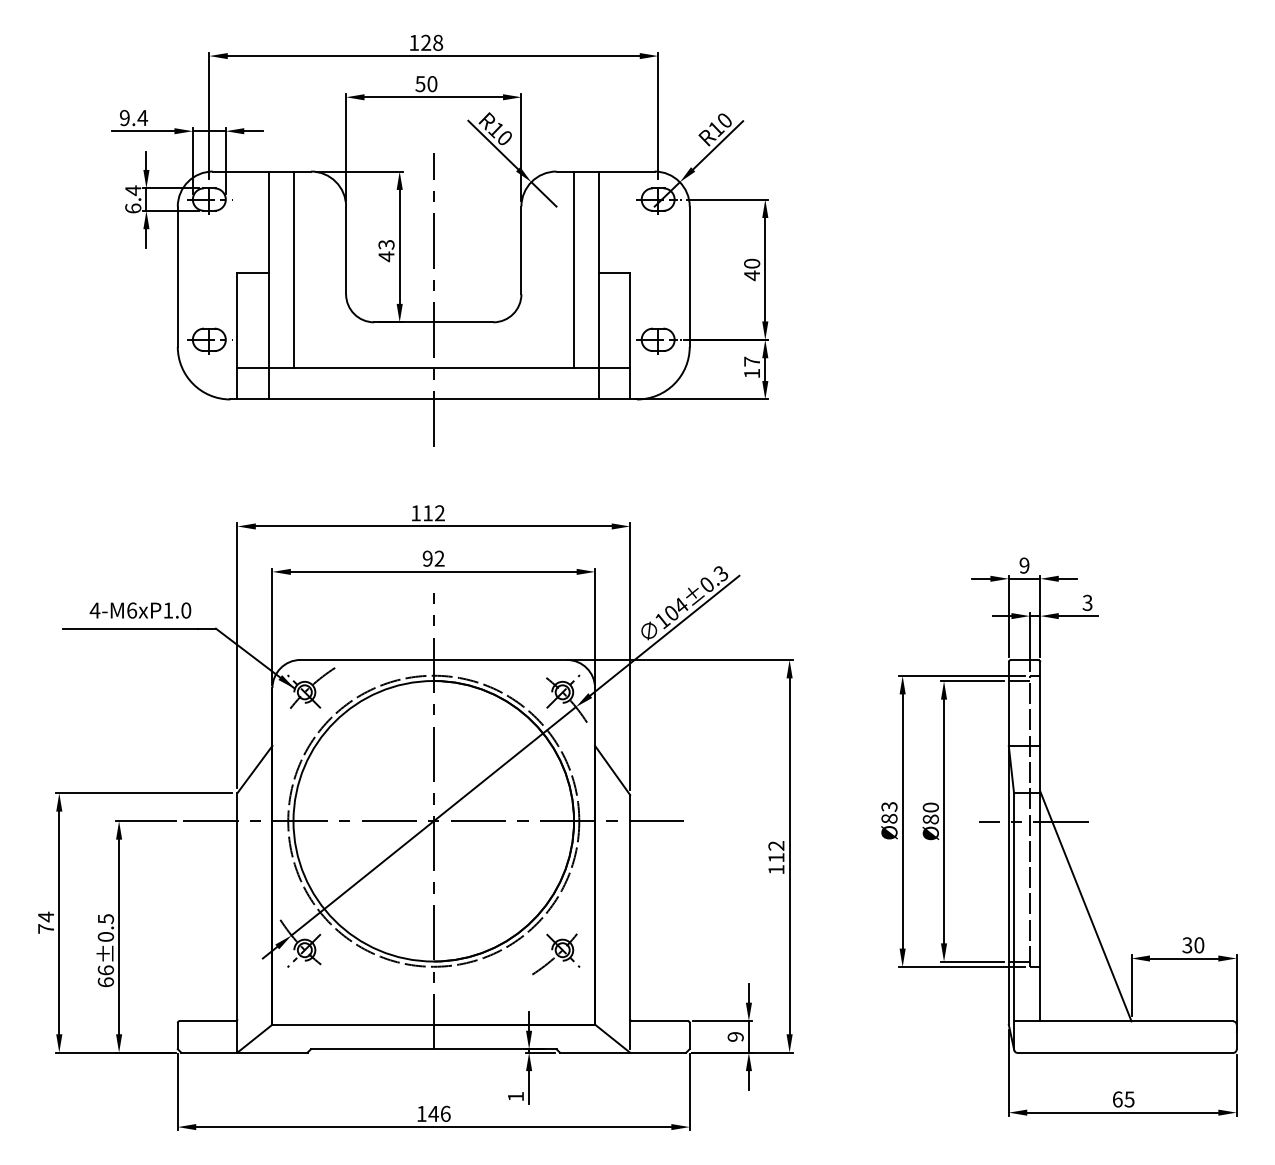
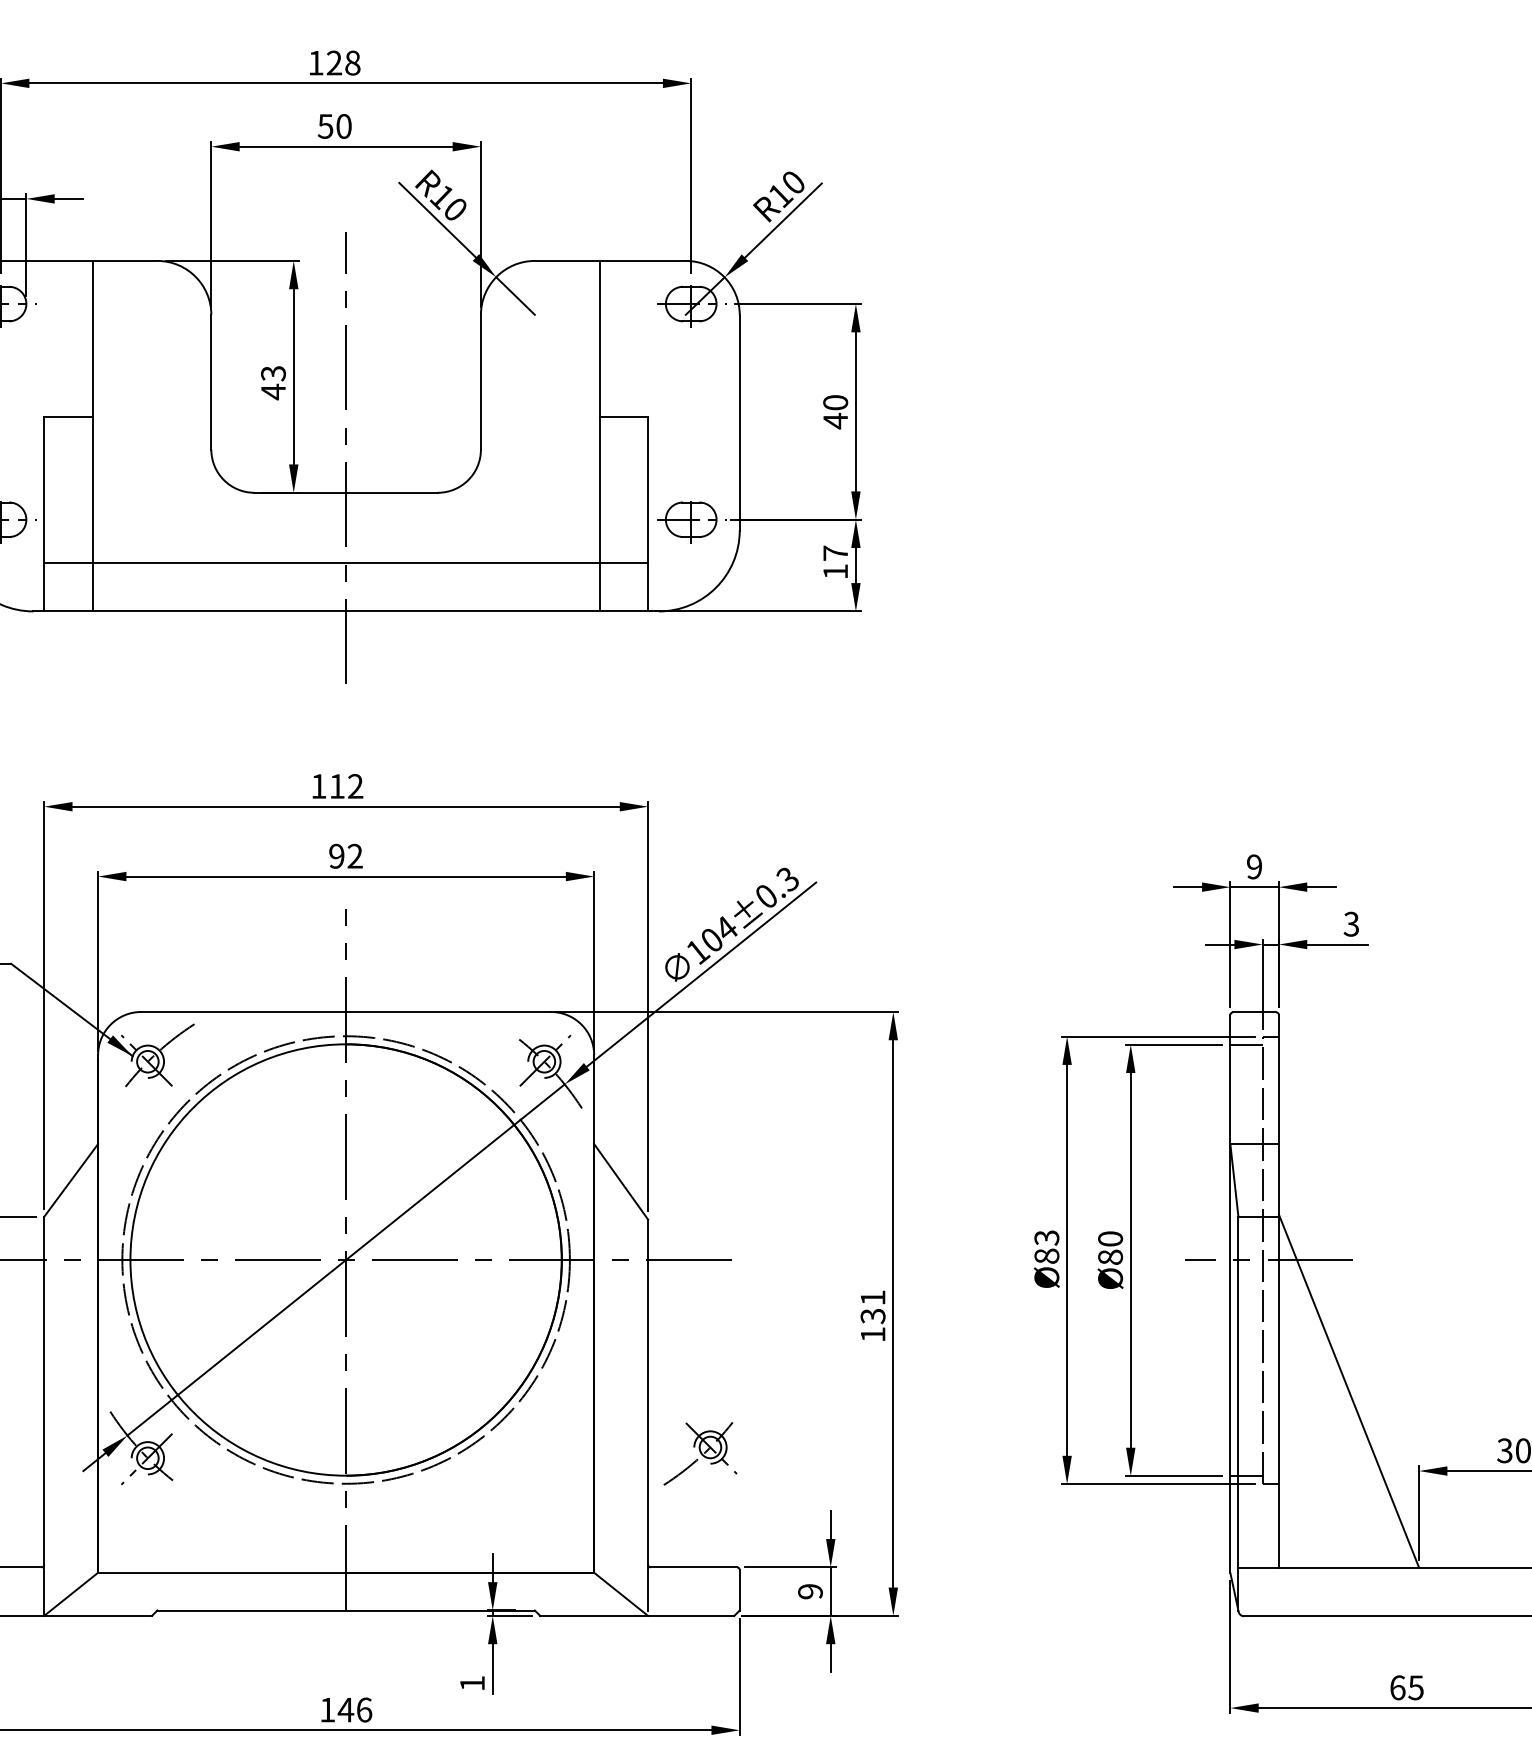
line: (293, 269) -> (130, 411), removed
line: (574, 269) -> (562, 411), removed
text: (776, 851) -> (873, 1306), 112 -> 131
part: (556, 954) -> (700, 1454), moved

